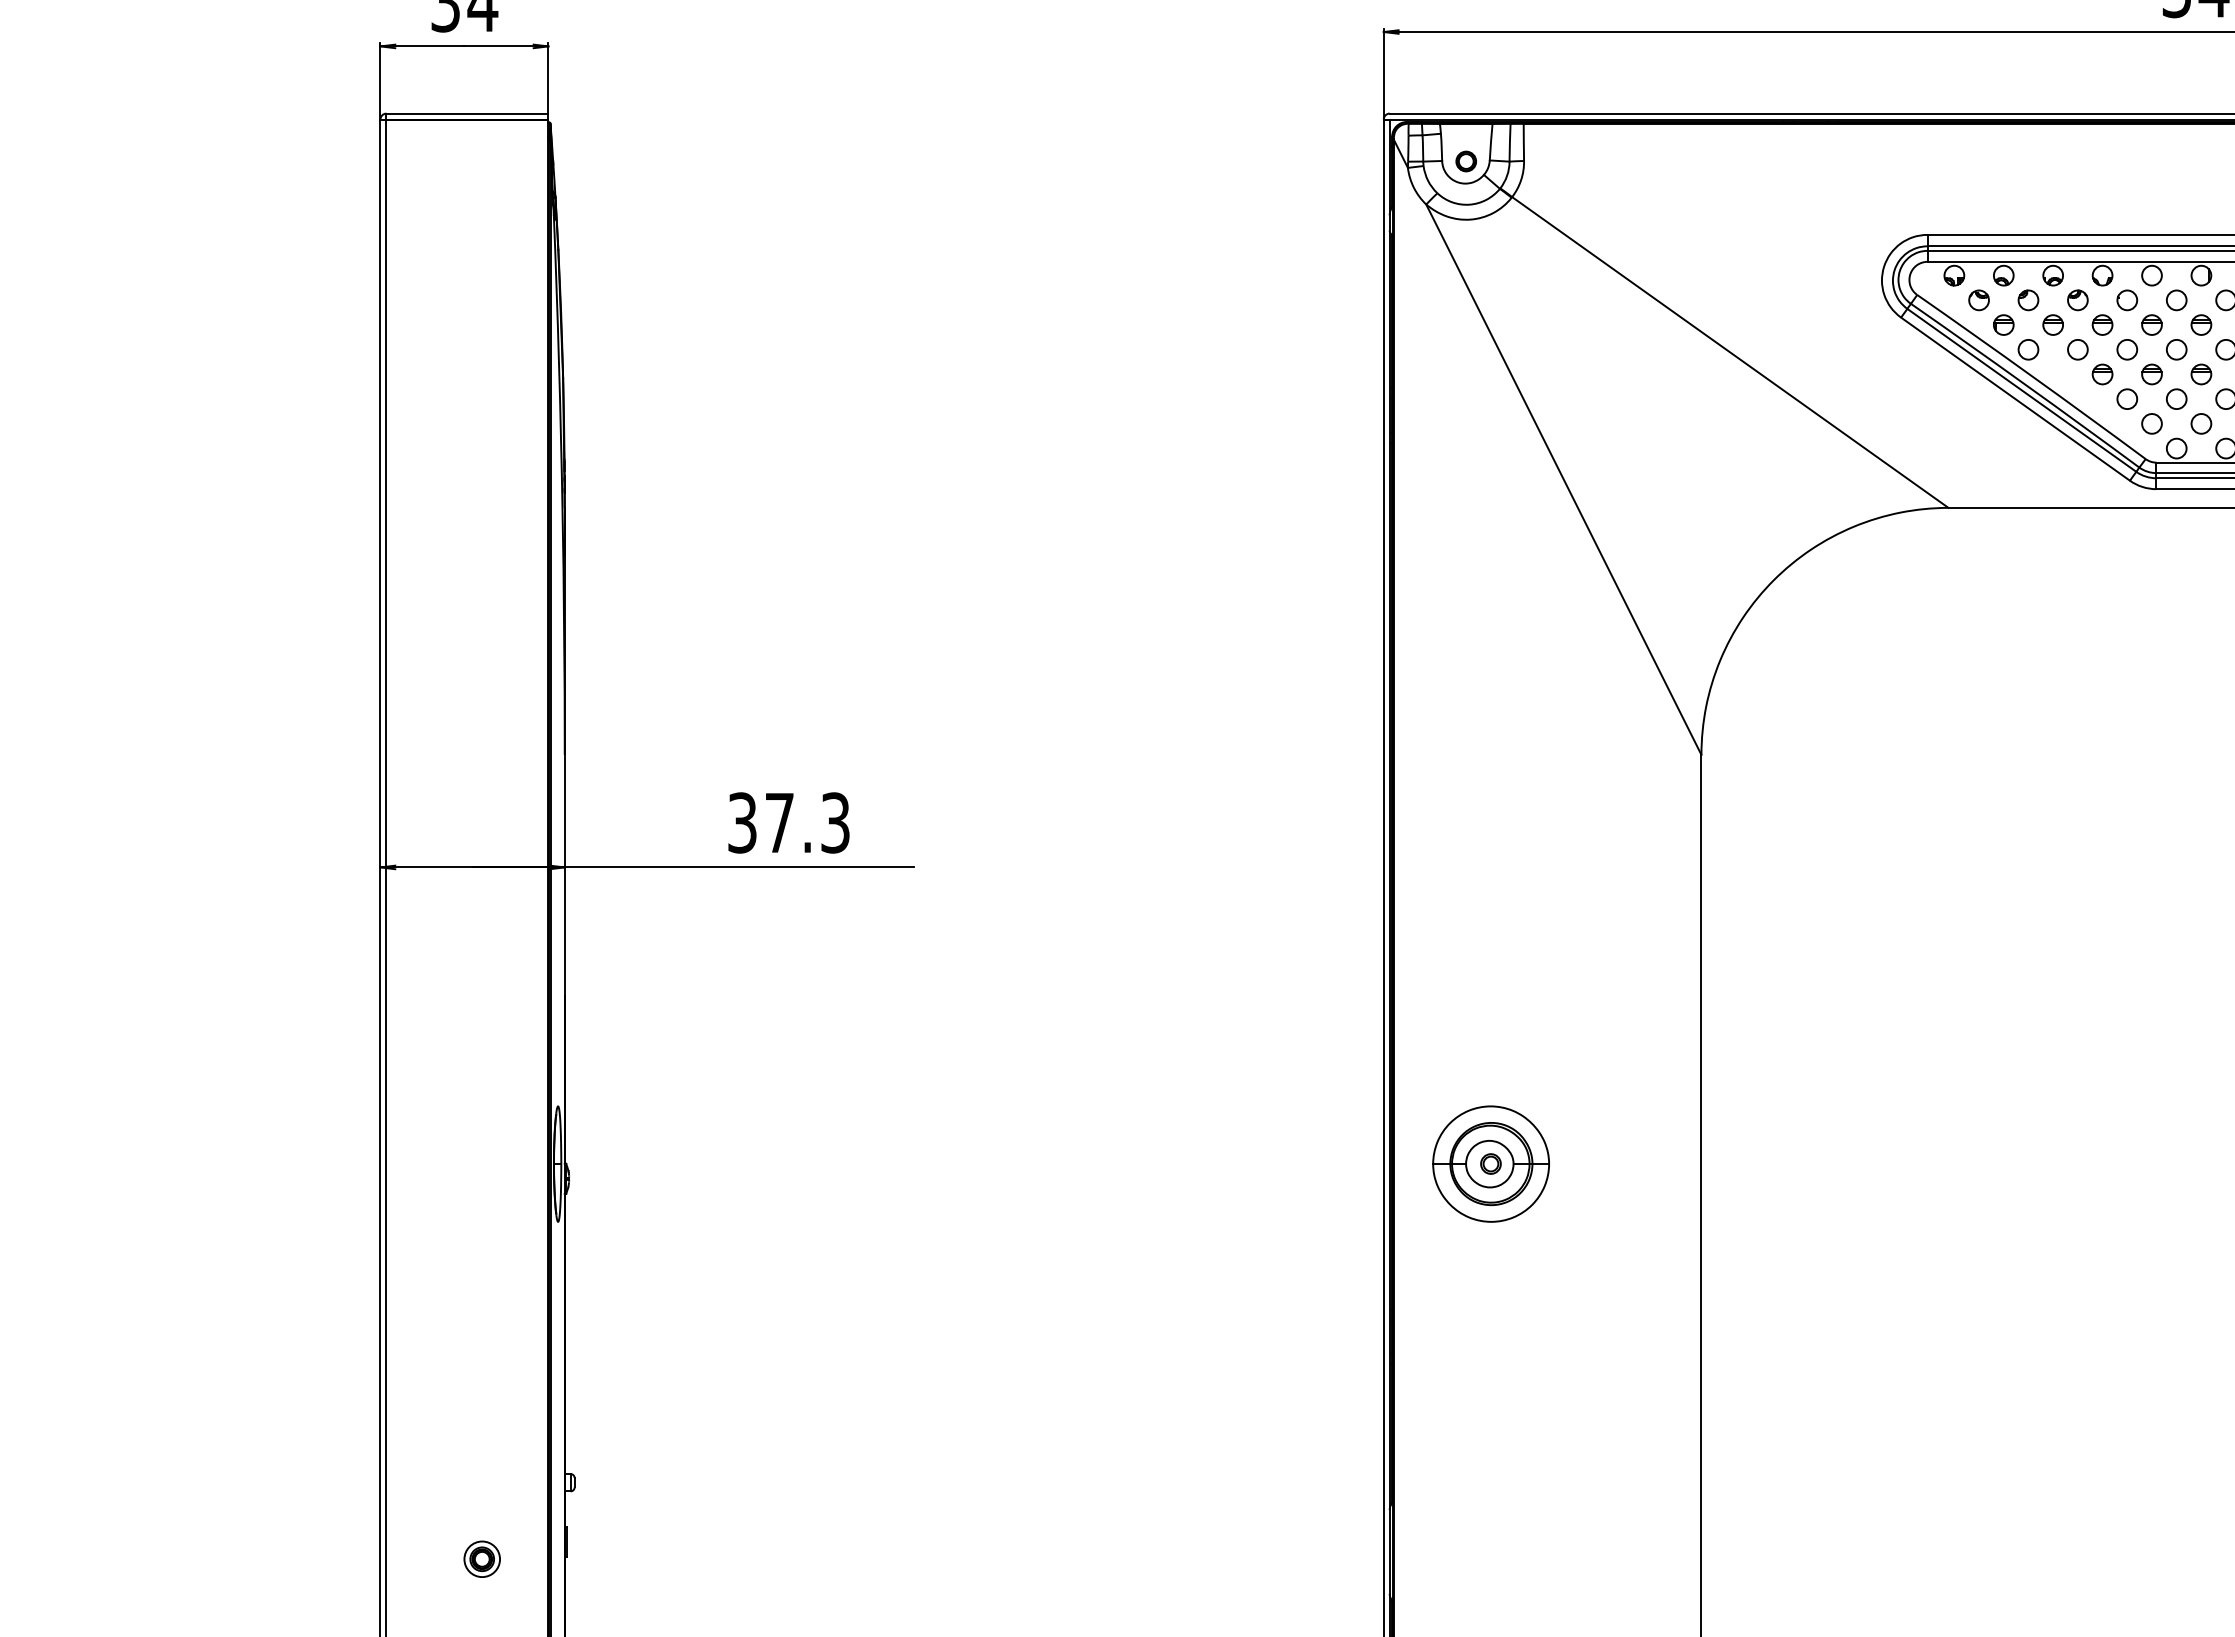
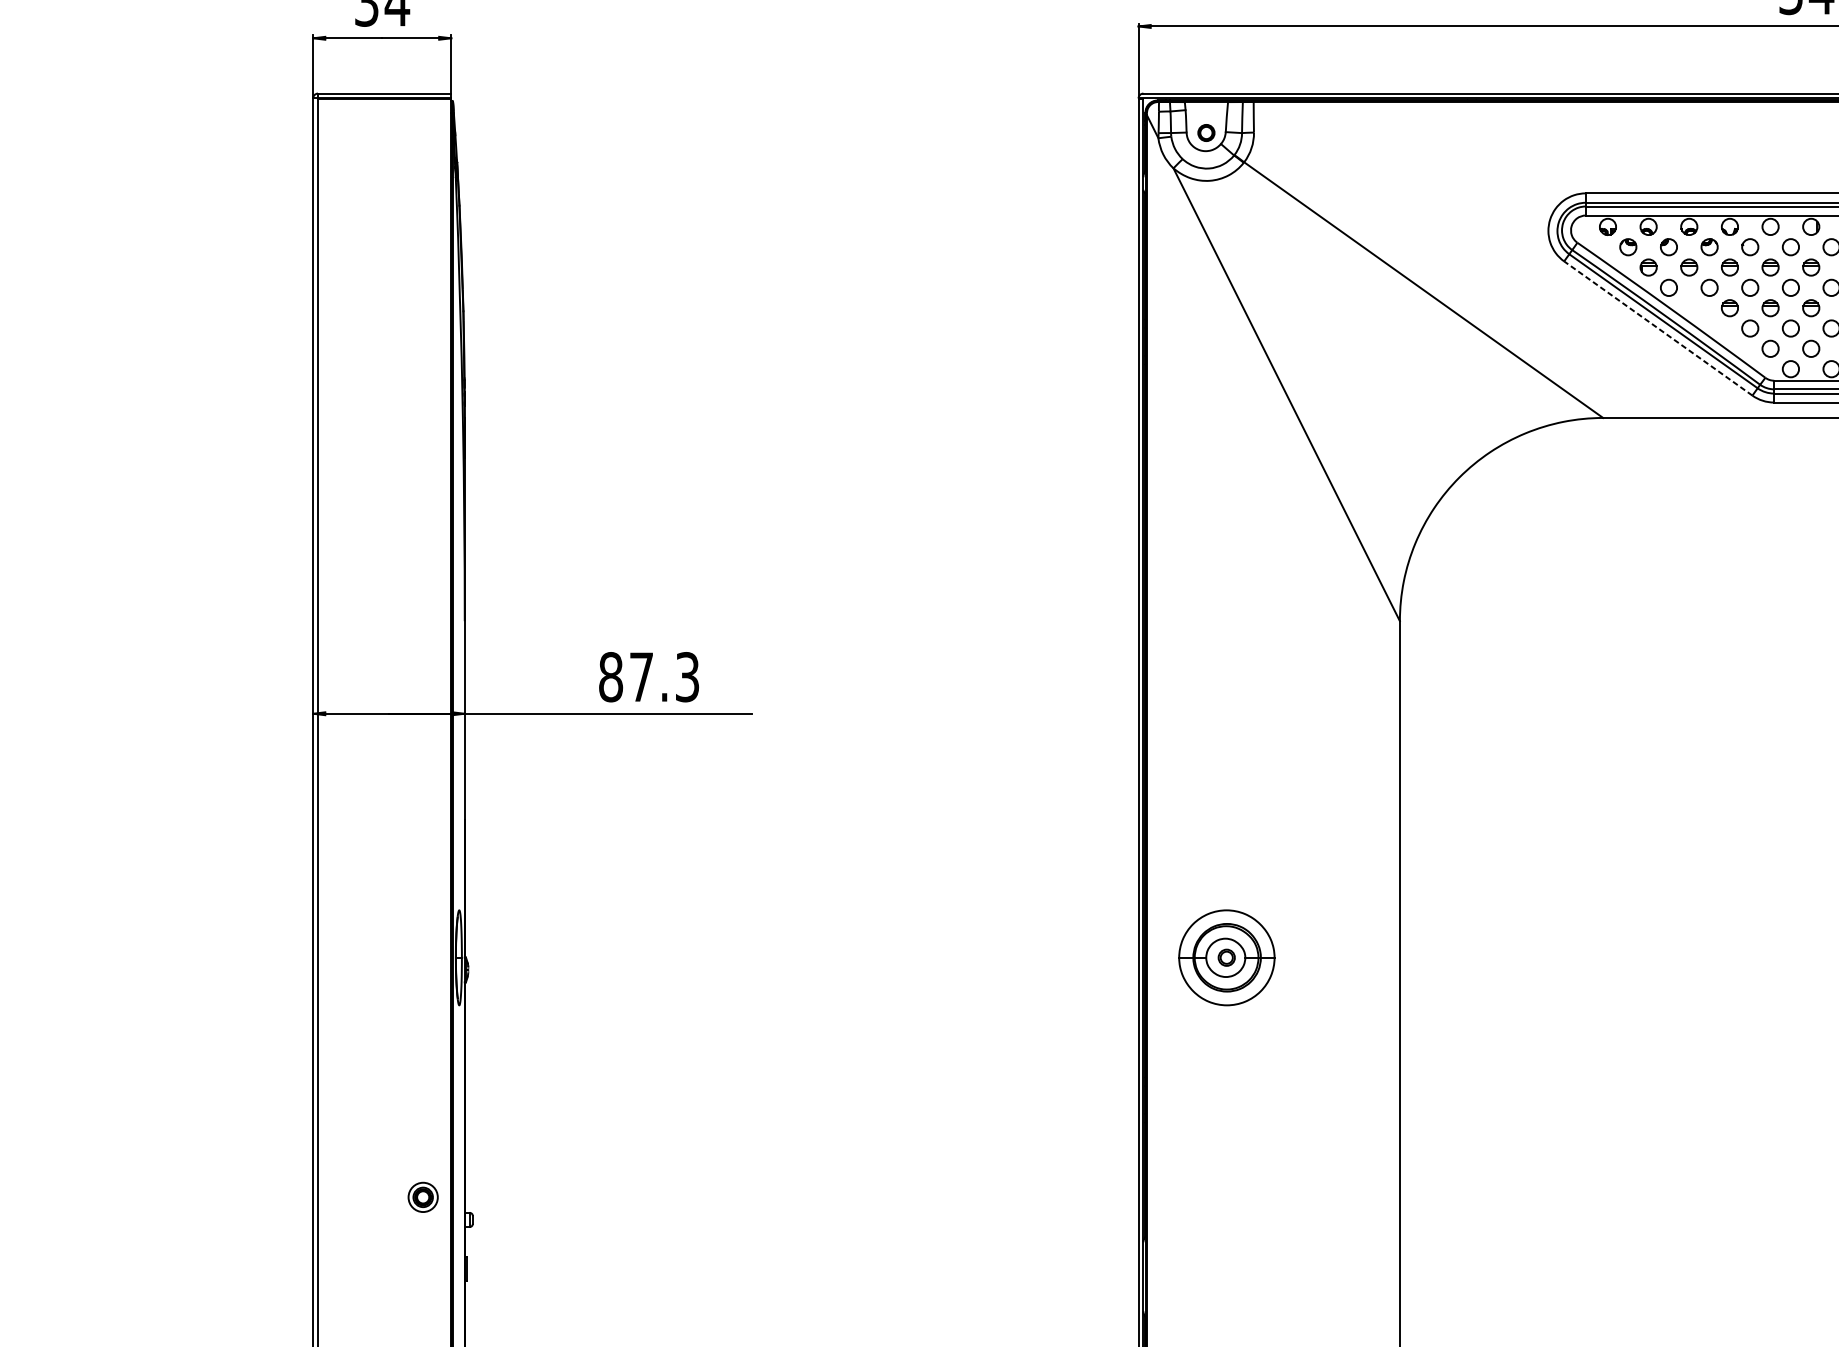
line: (2015, 399) -> (1658, 328), solid -> dashed
text: (742, 822) -> (610, 676), 37.3 -> 87.3
part: (481, 1558) -> (422, 1196), moved

